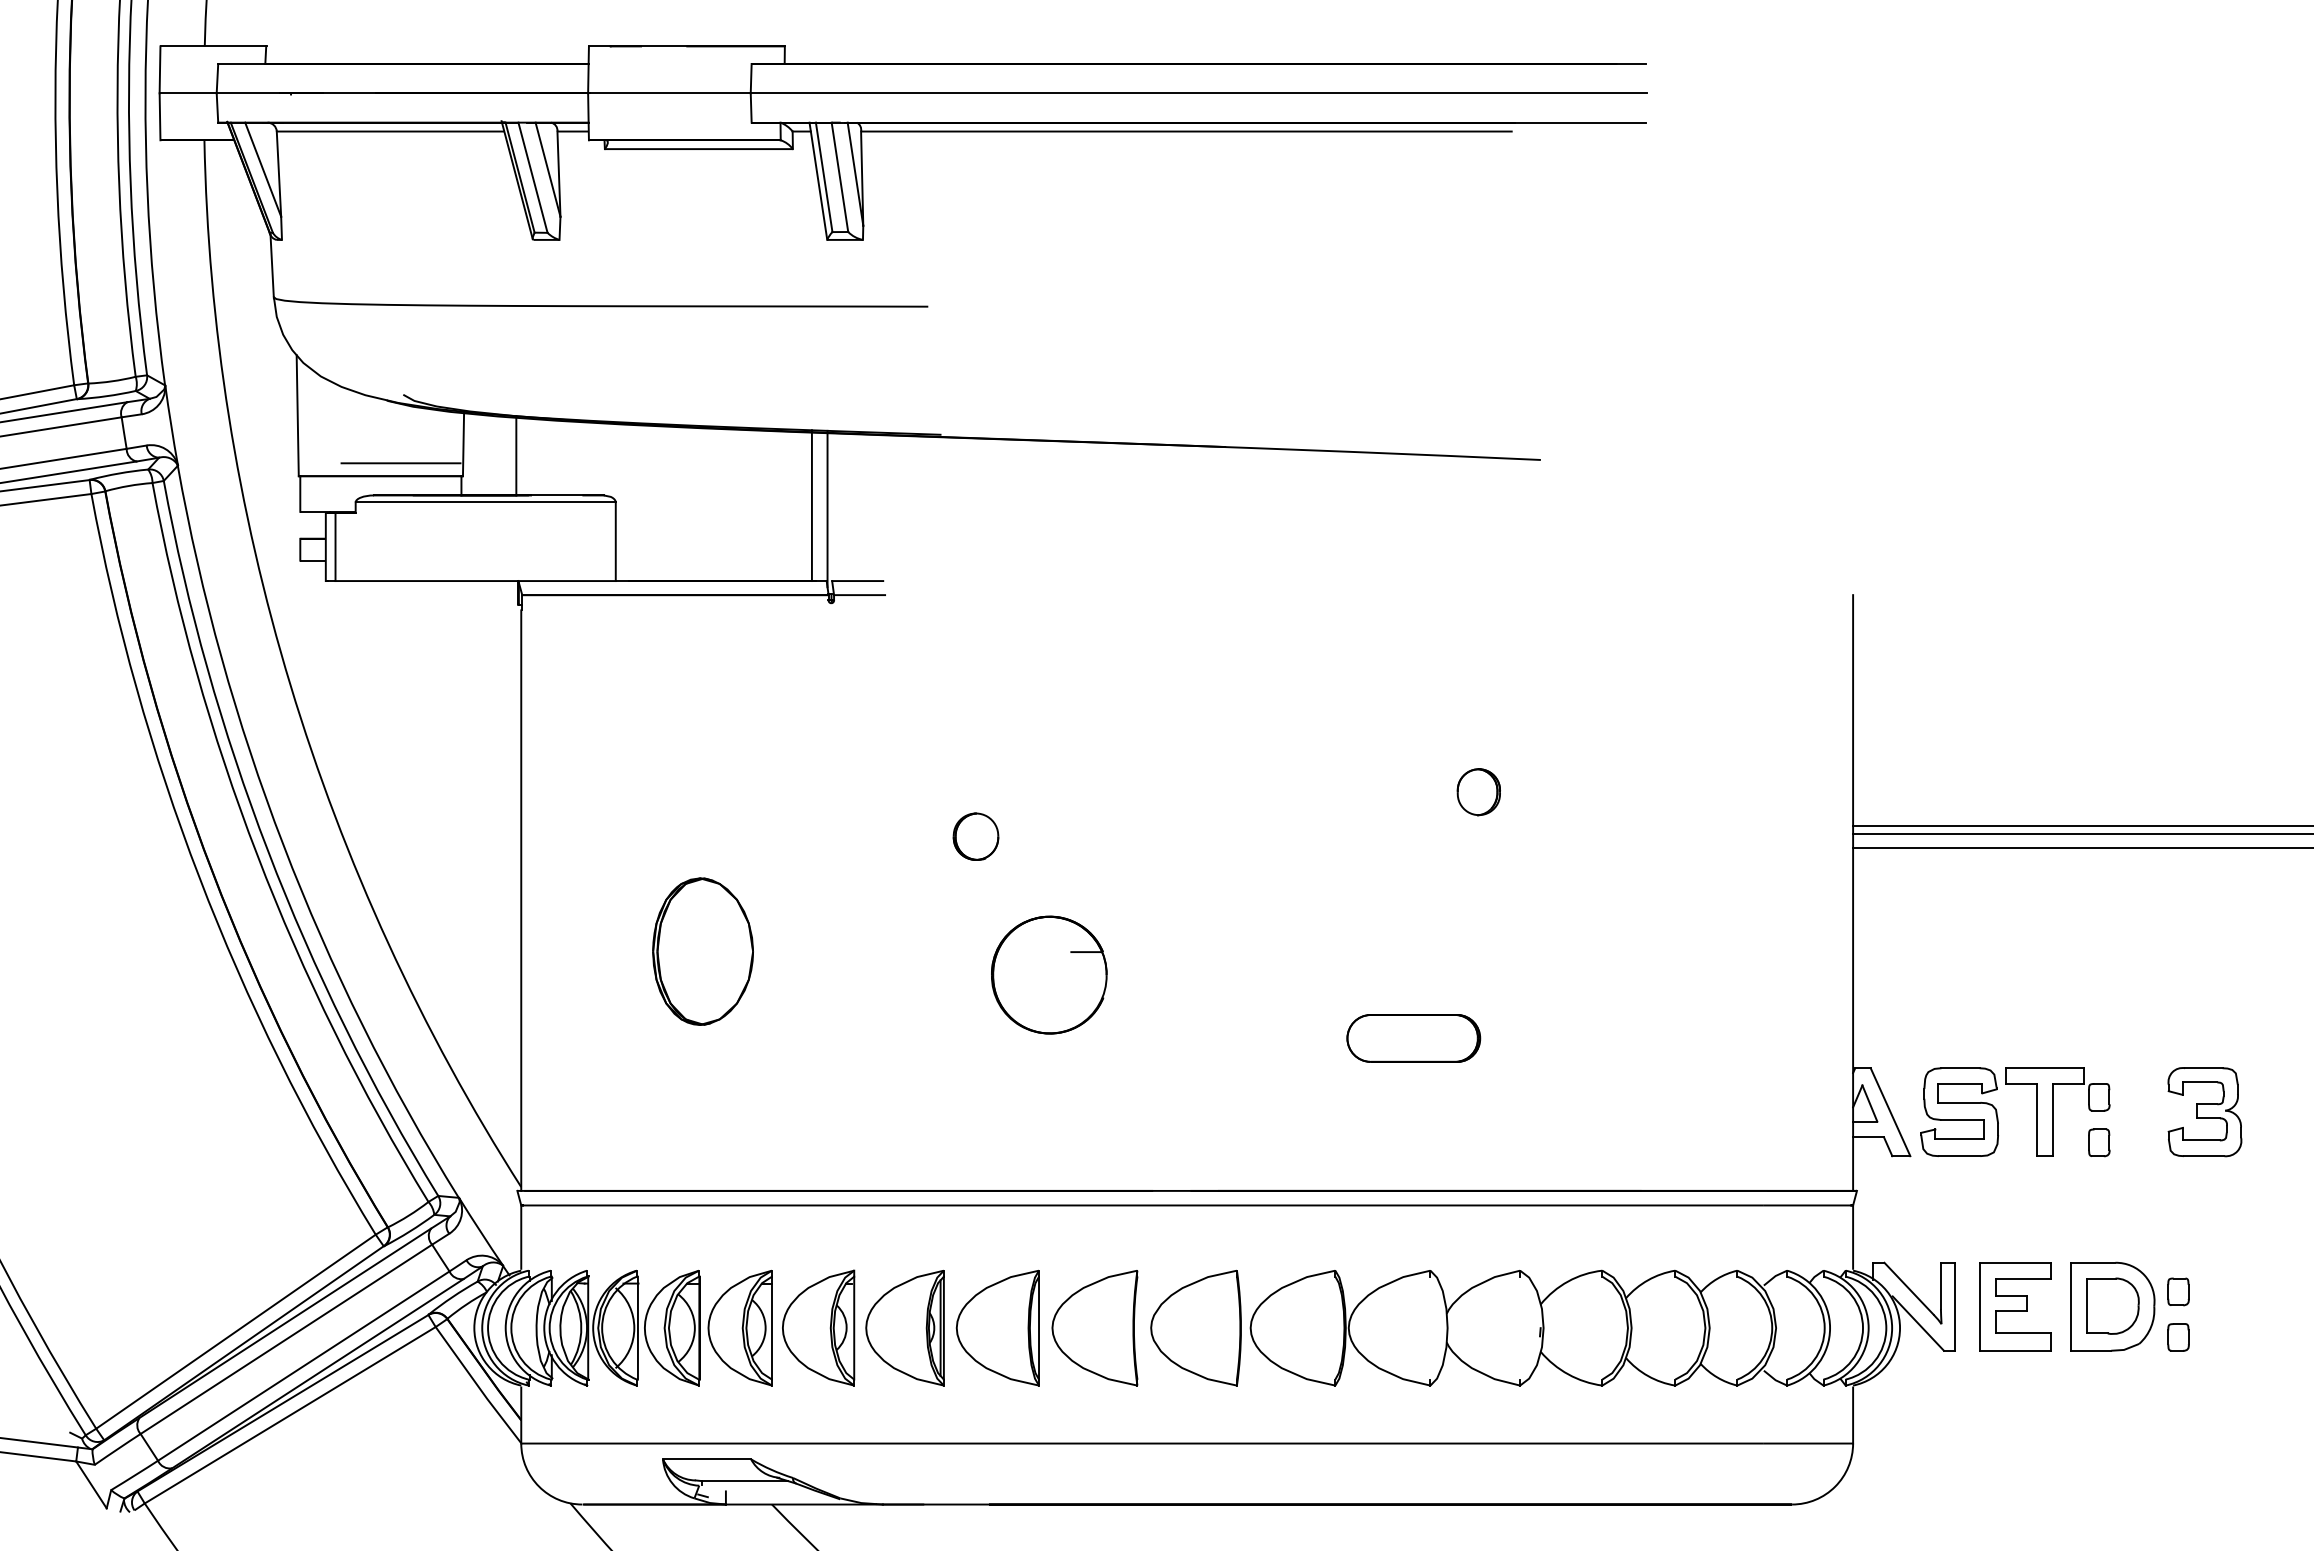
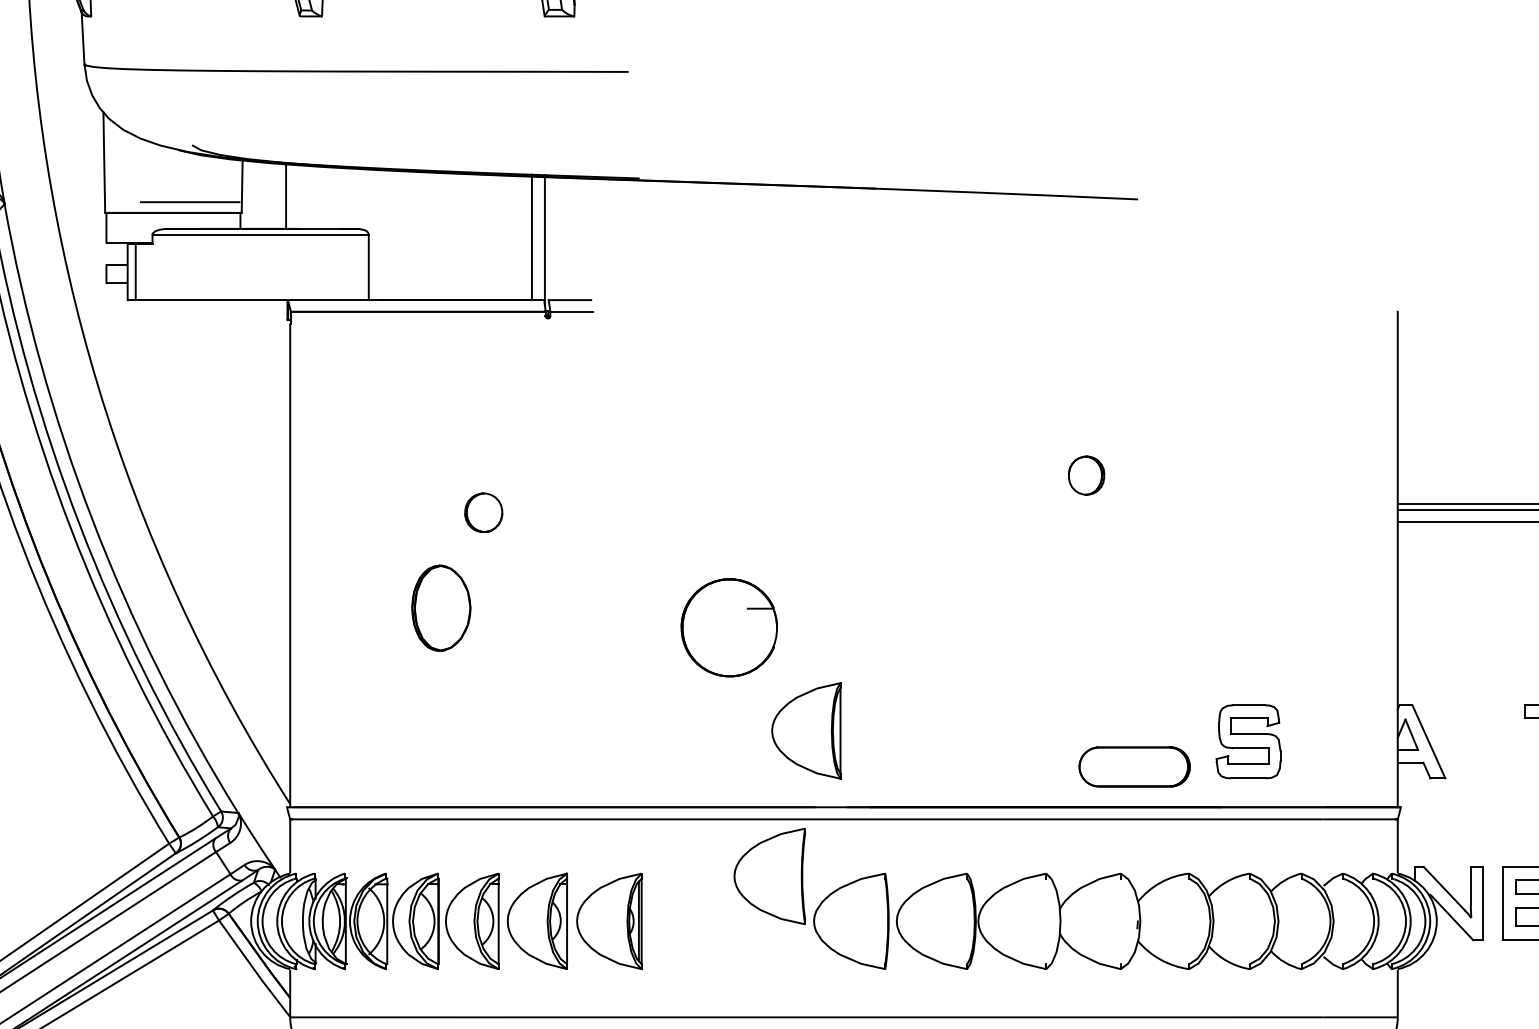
part: (975, 836) -> (483, 512), moved
part: (702, 951) -> (440, 608), size x0.7
part: (1413, 1038) -> (1134, 767), moved
part: (1959, 1111) -> (1248, 741), moved
part: (997, 1327) -> (805, 730), moved
part: (1094, 1328) -> (769, 876), moved

